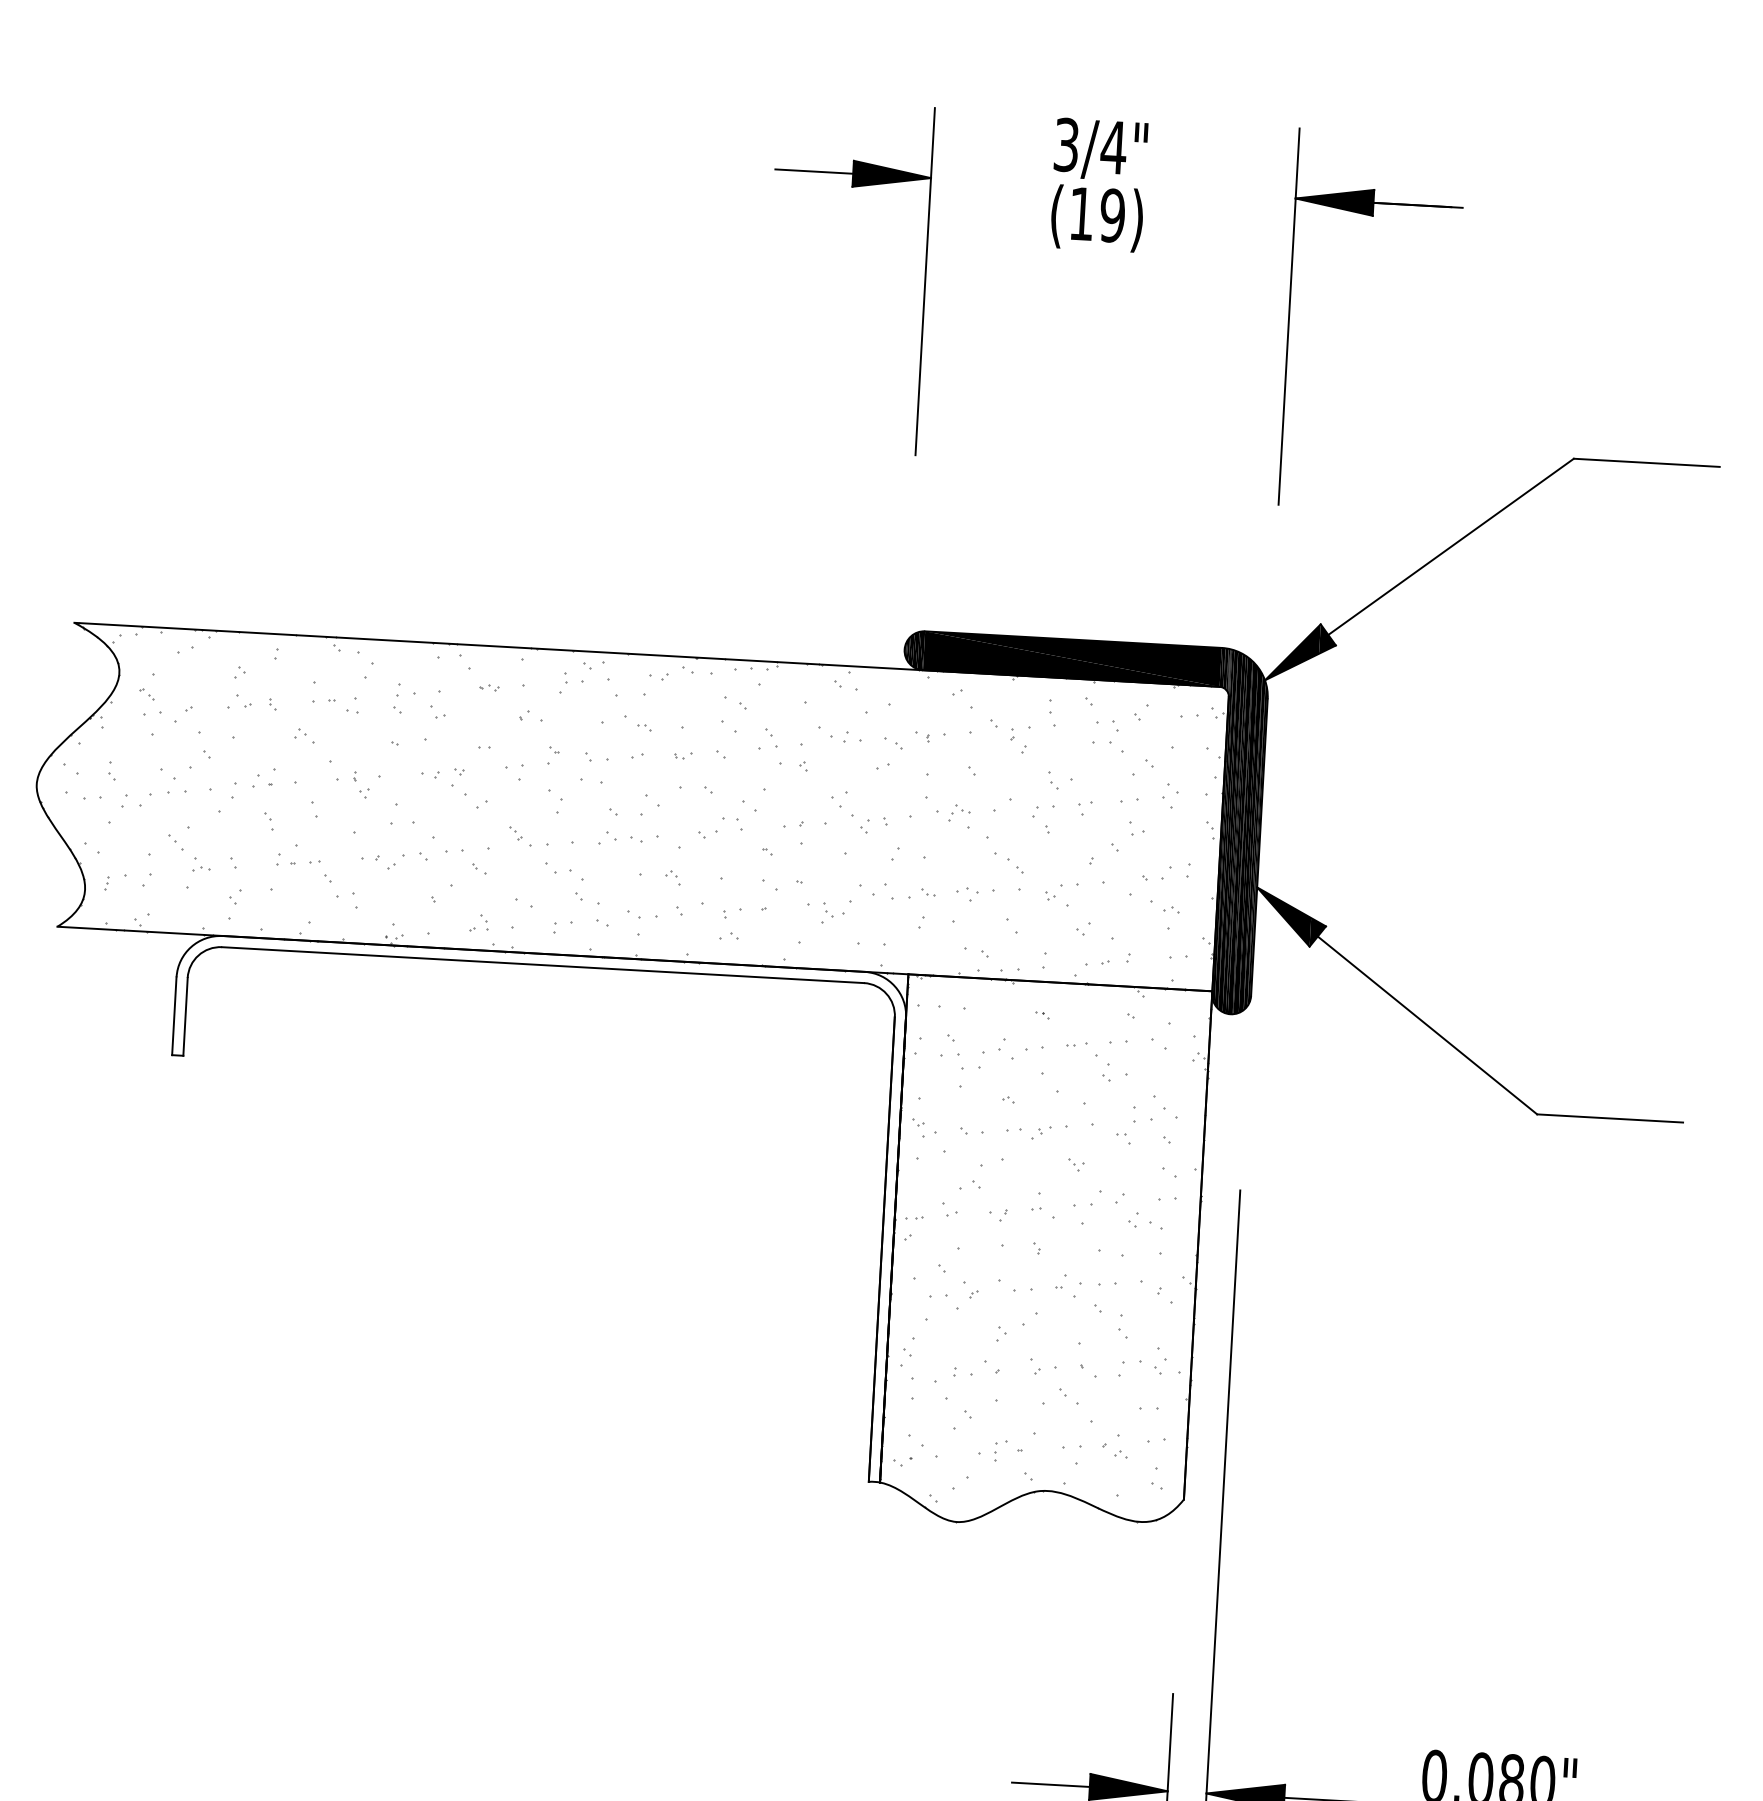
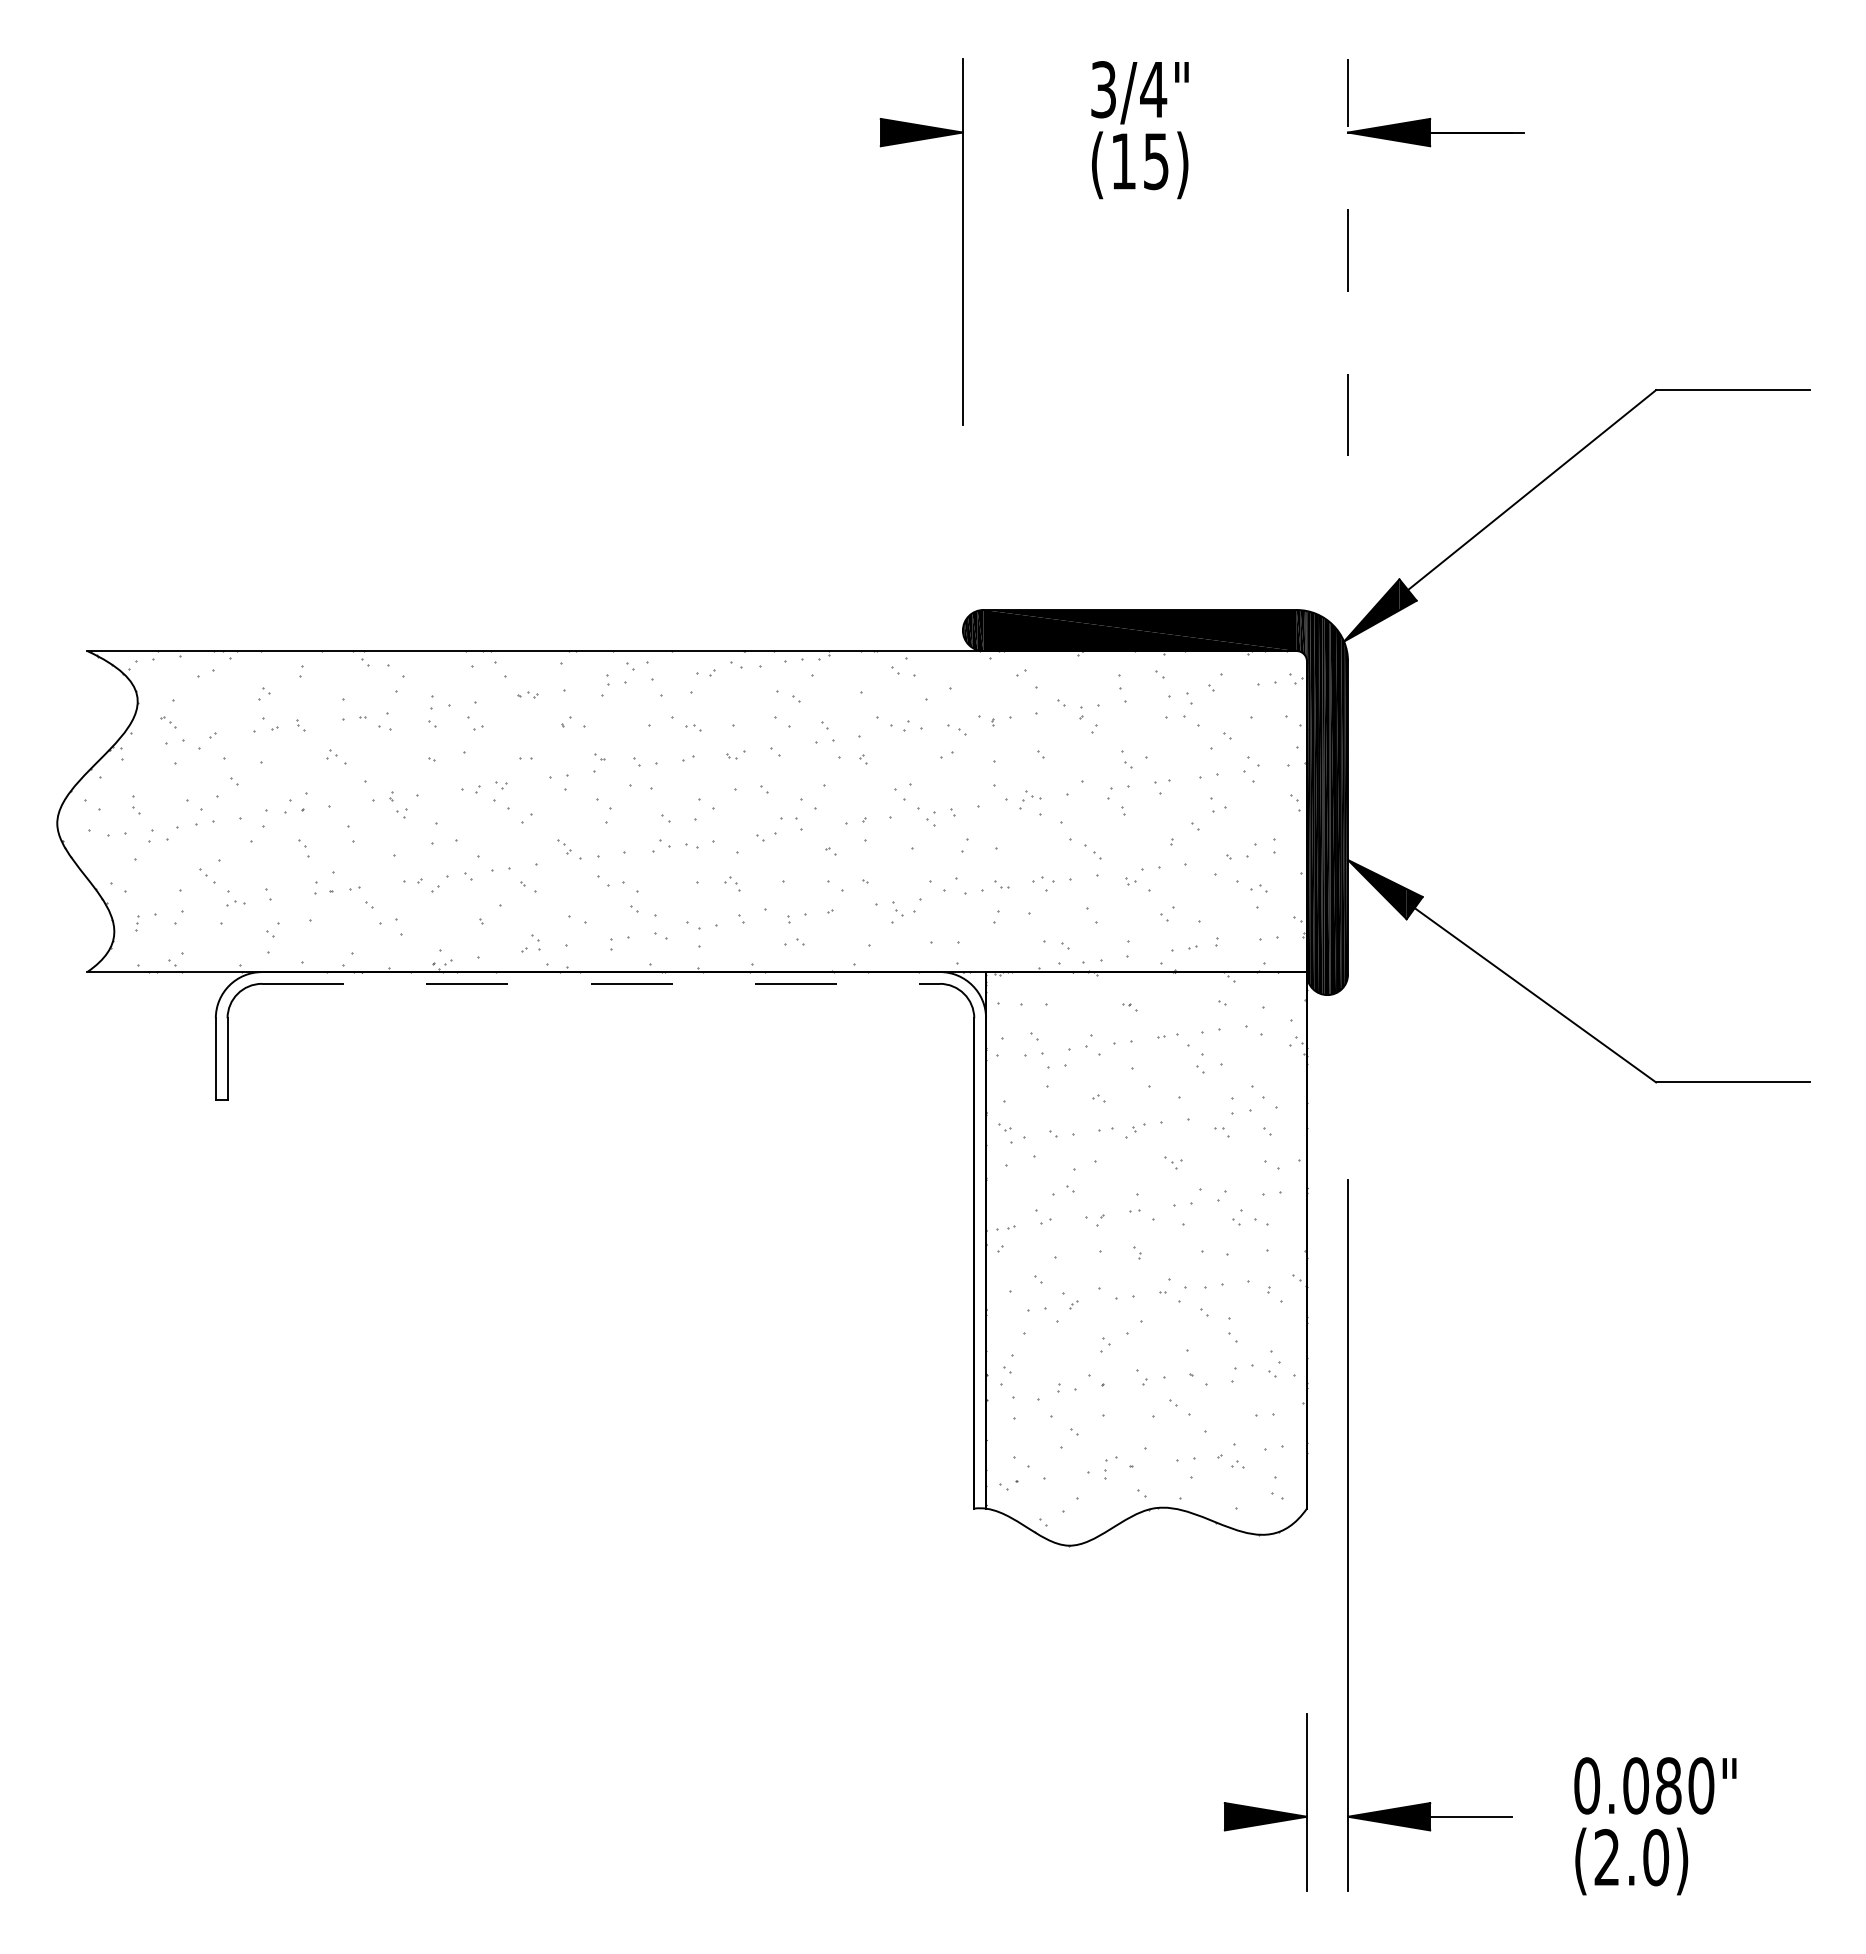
line: (814, 171) -> (839, 132), removed
text: (1112, 214) -> (1156, 160), (19) -> (15)
line: (1289, 316) -> (1348, 257), solid -> dashed
line: (542, 964) -> (600, 983), solid -> dashed
line: (1050, 1784) -> (1183, 1816), removed

